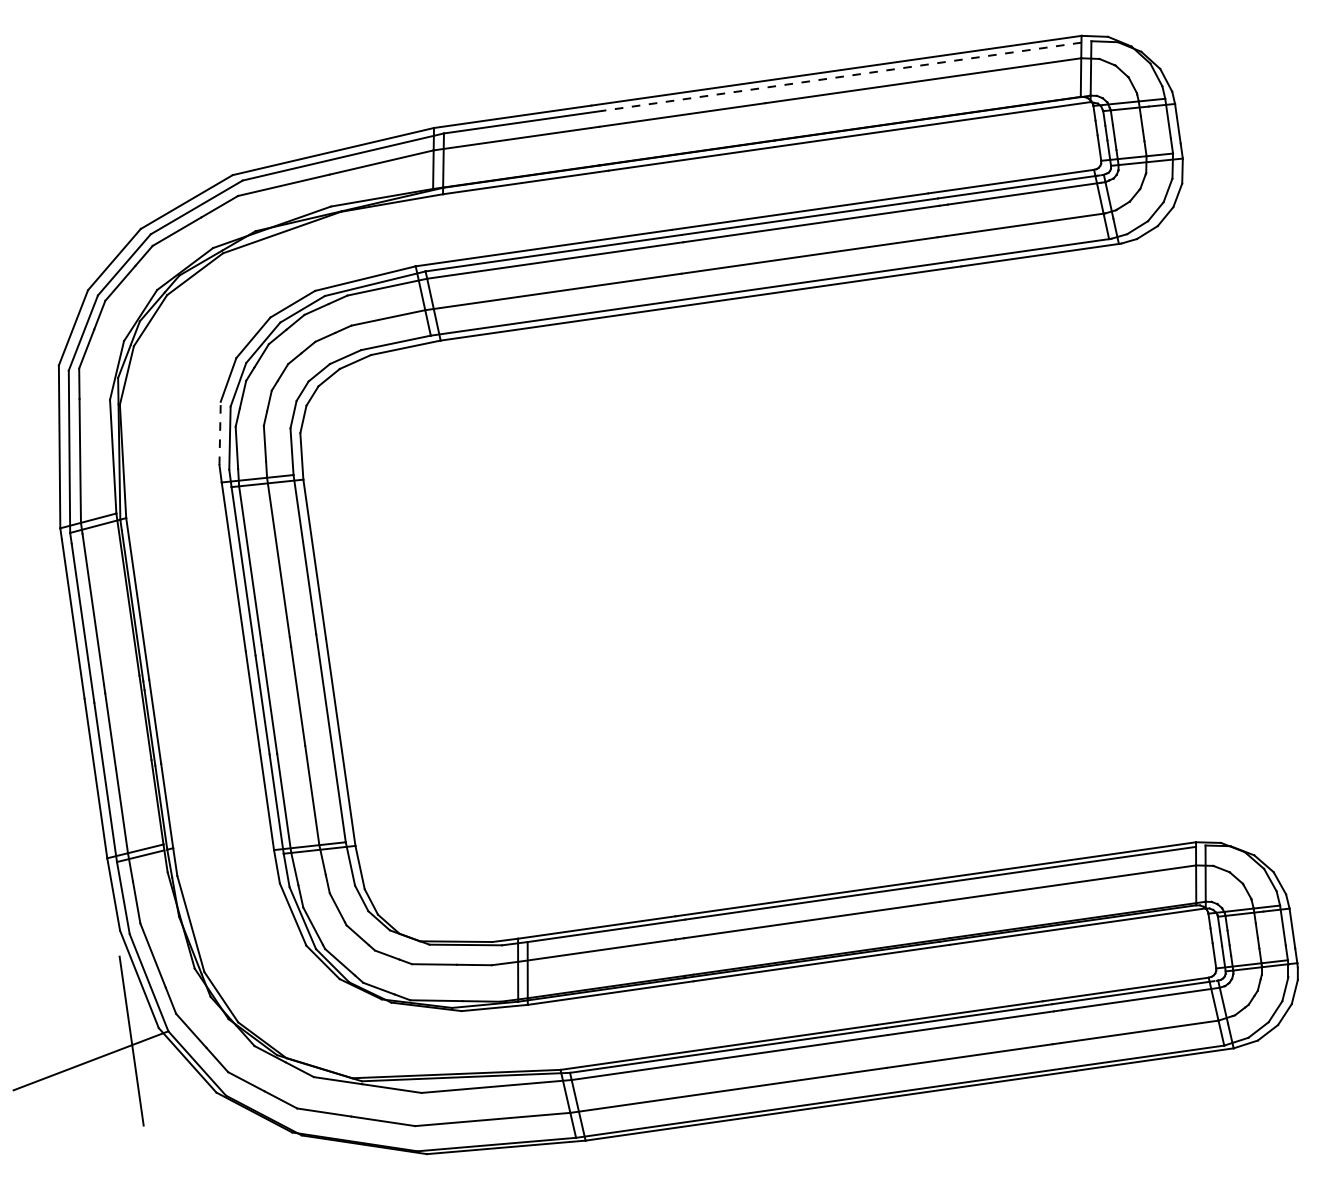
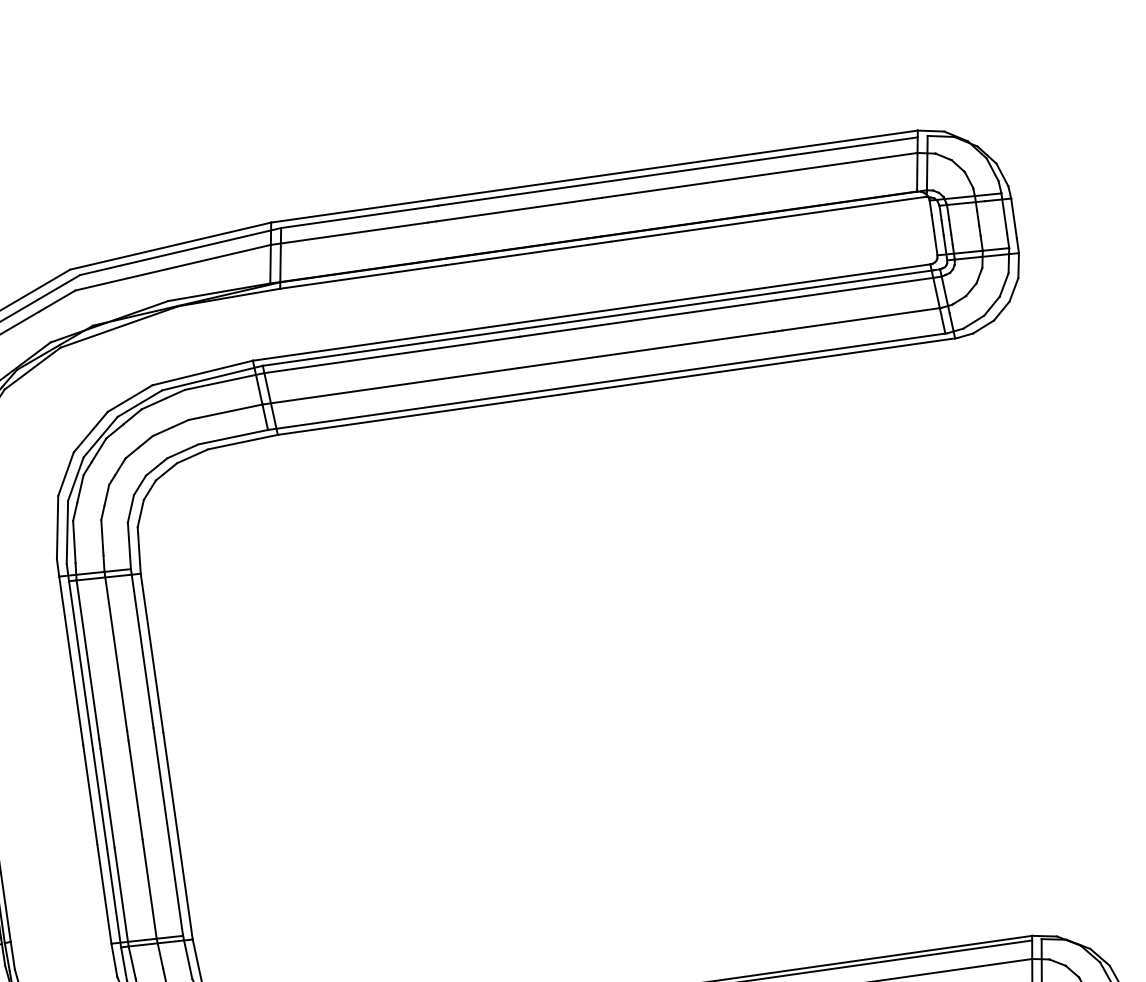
line: (840, 76) -> (677, 171), dashed -> solid
line: (220, 433) -> (57, 527), dashed -> solid

